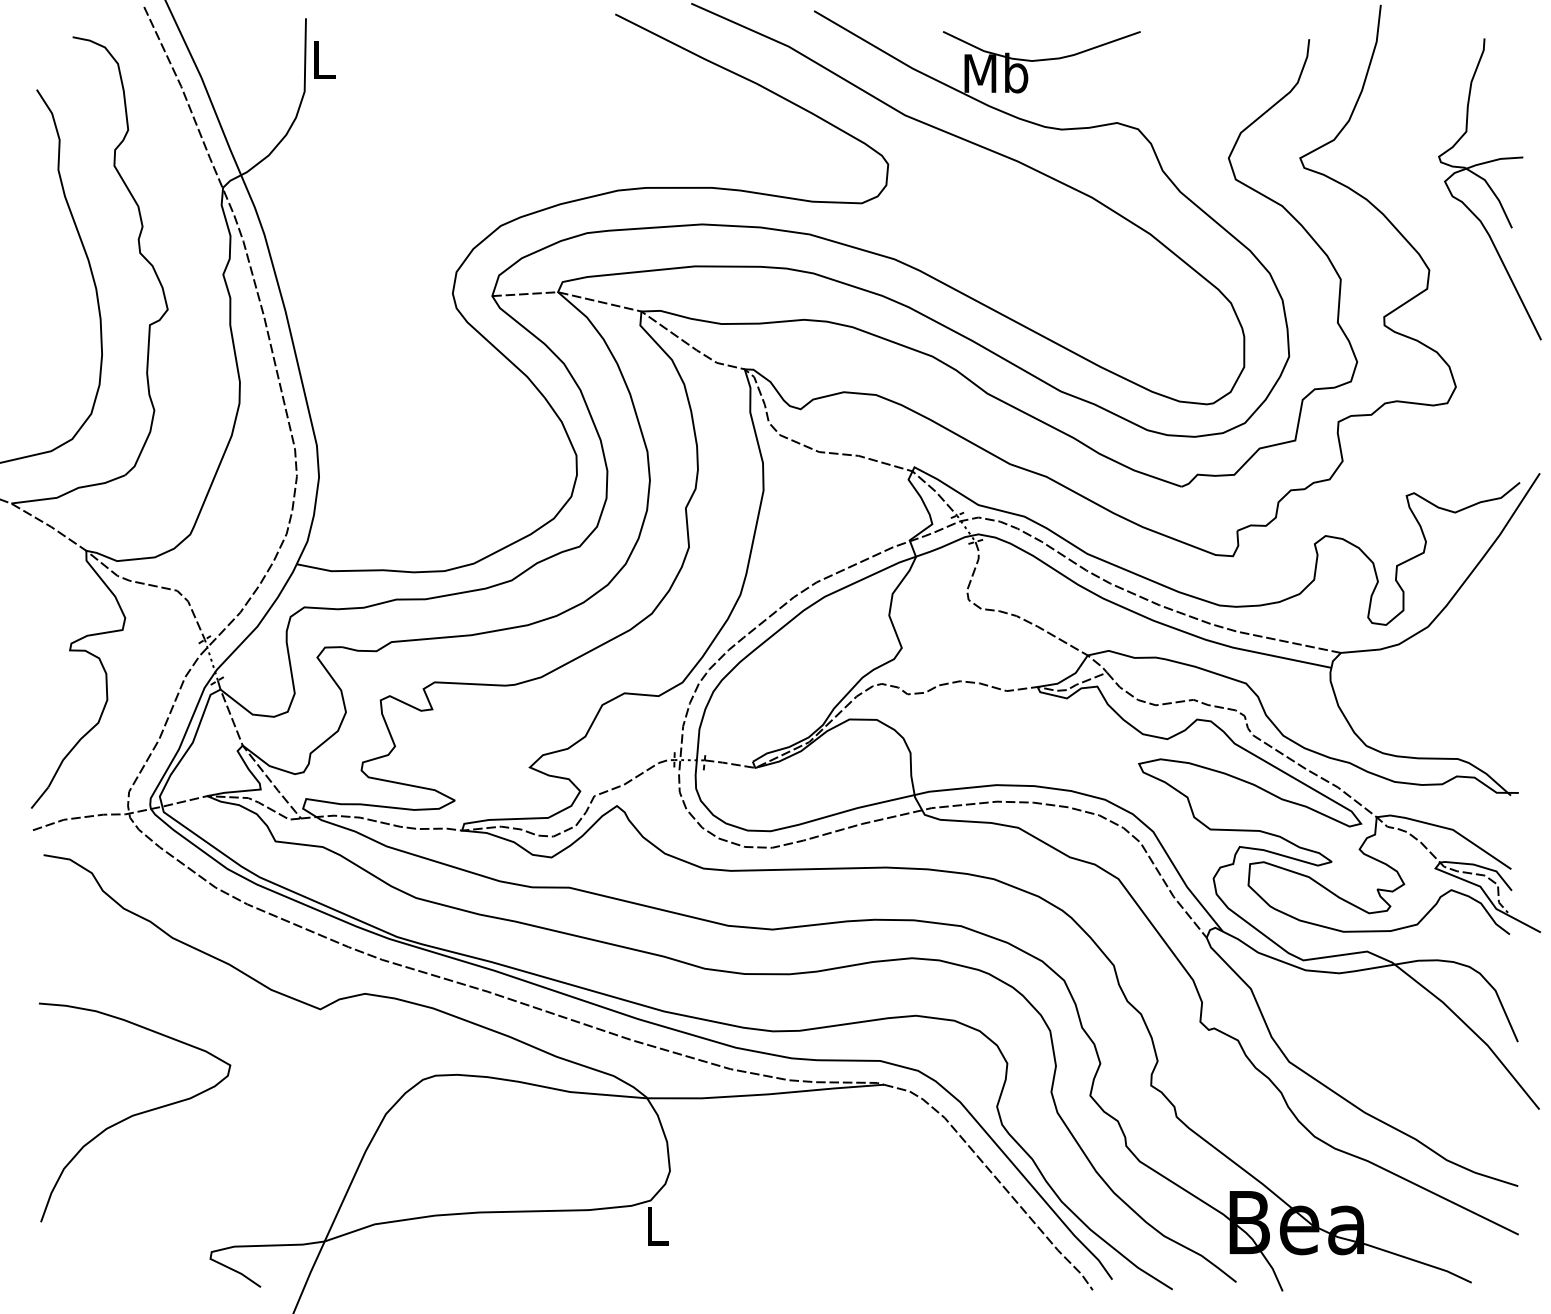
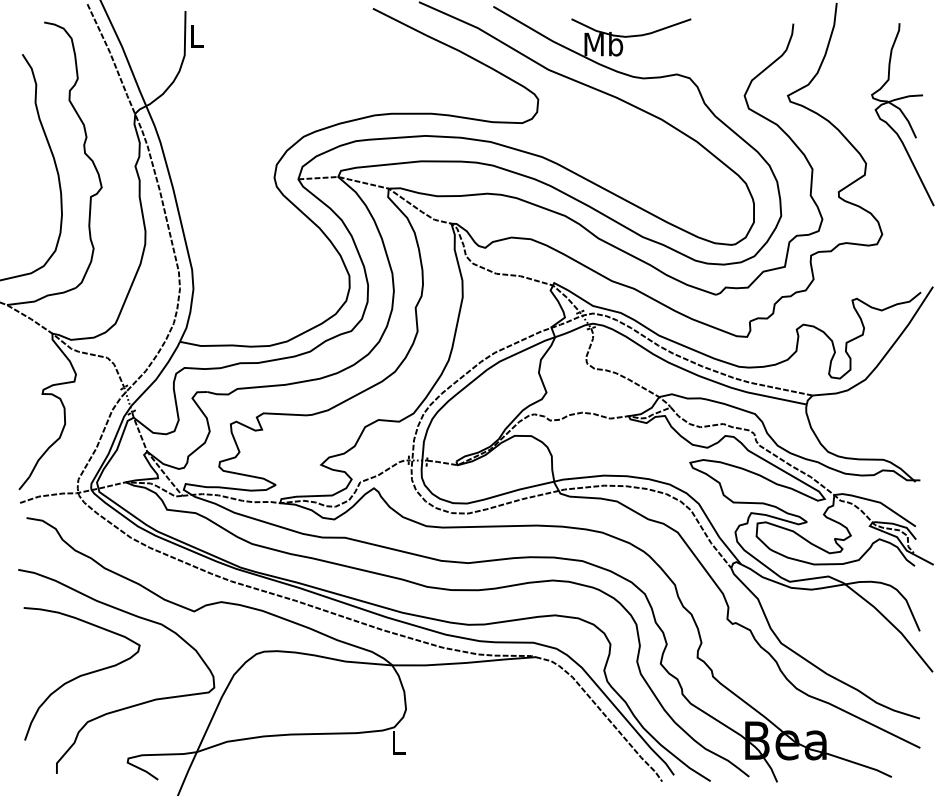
curve: (210, 1166) -> (127, 706), added

